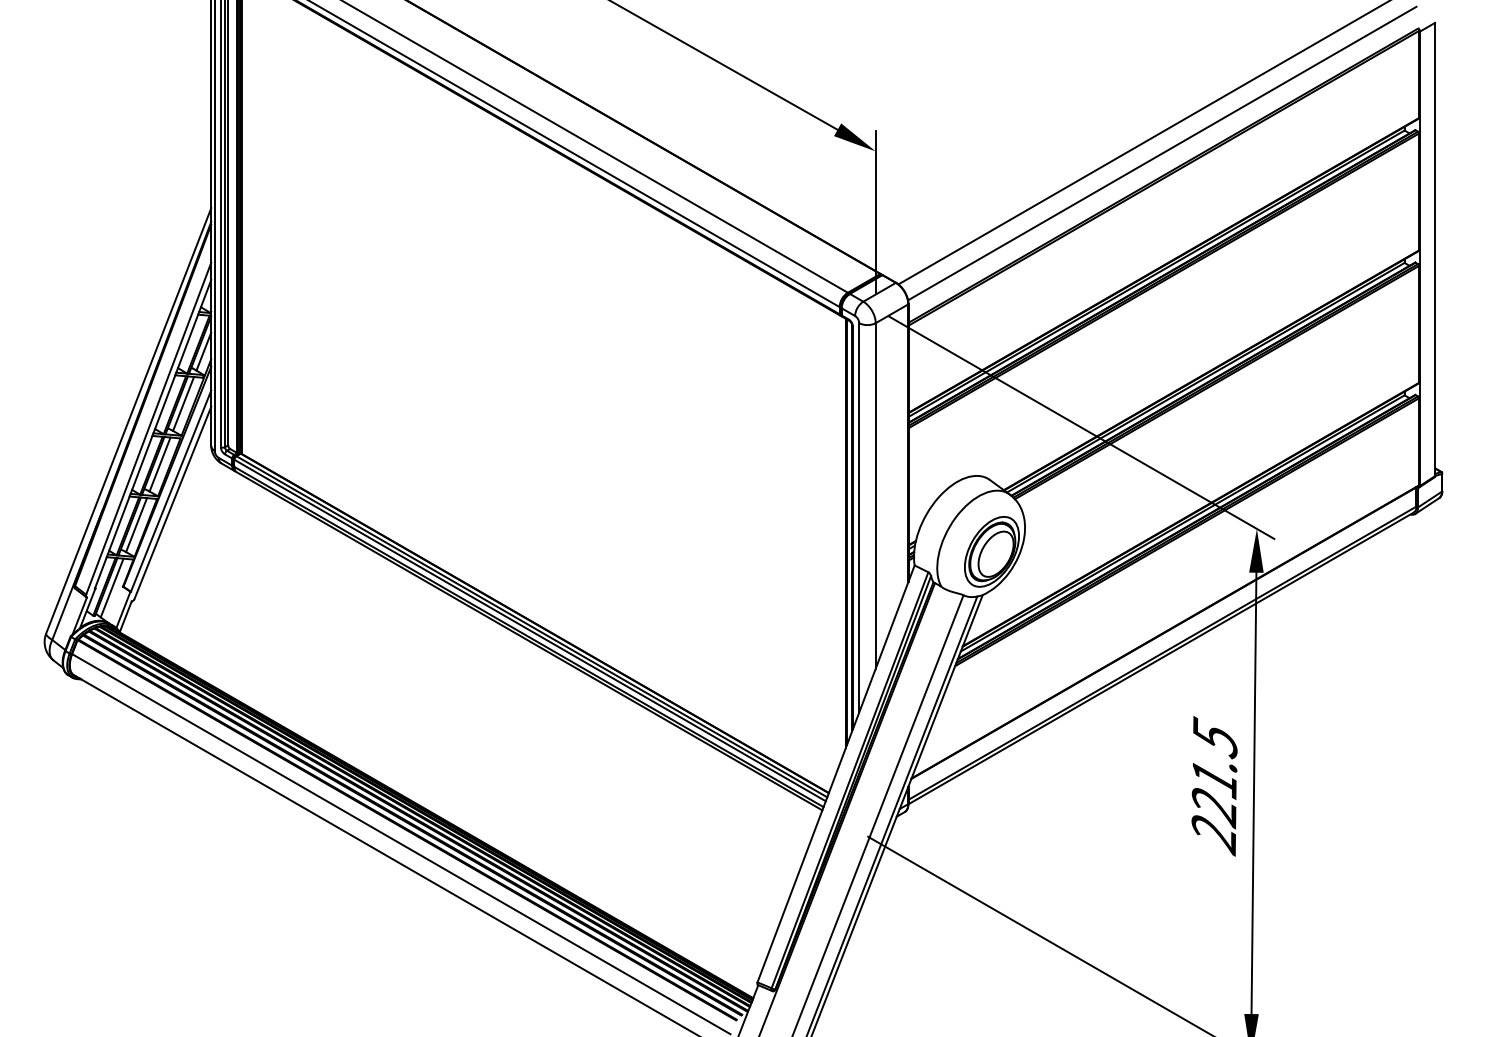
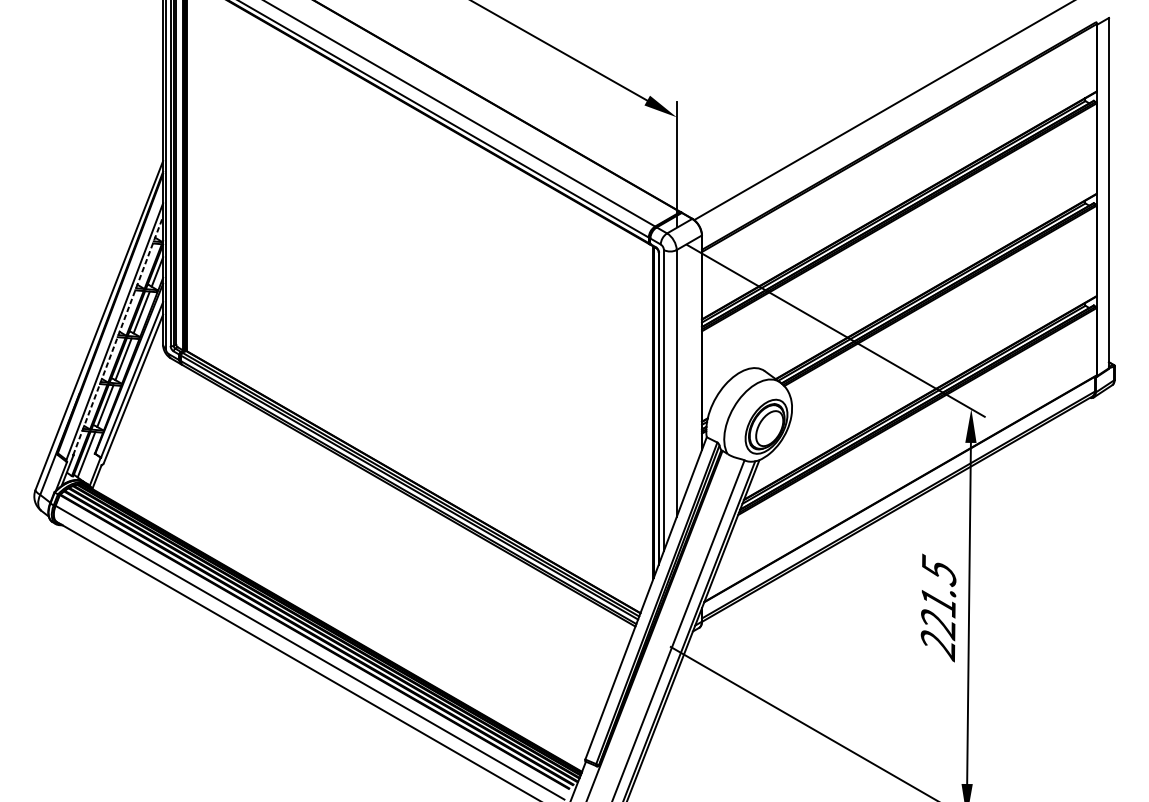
line: (1162, 153) -> (898, 118), removed
line: (153, 434) -> (118, 336), solid -> dashed

